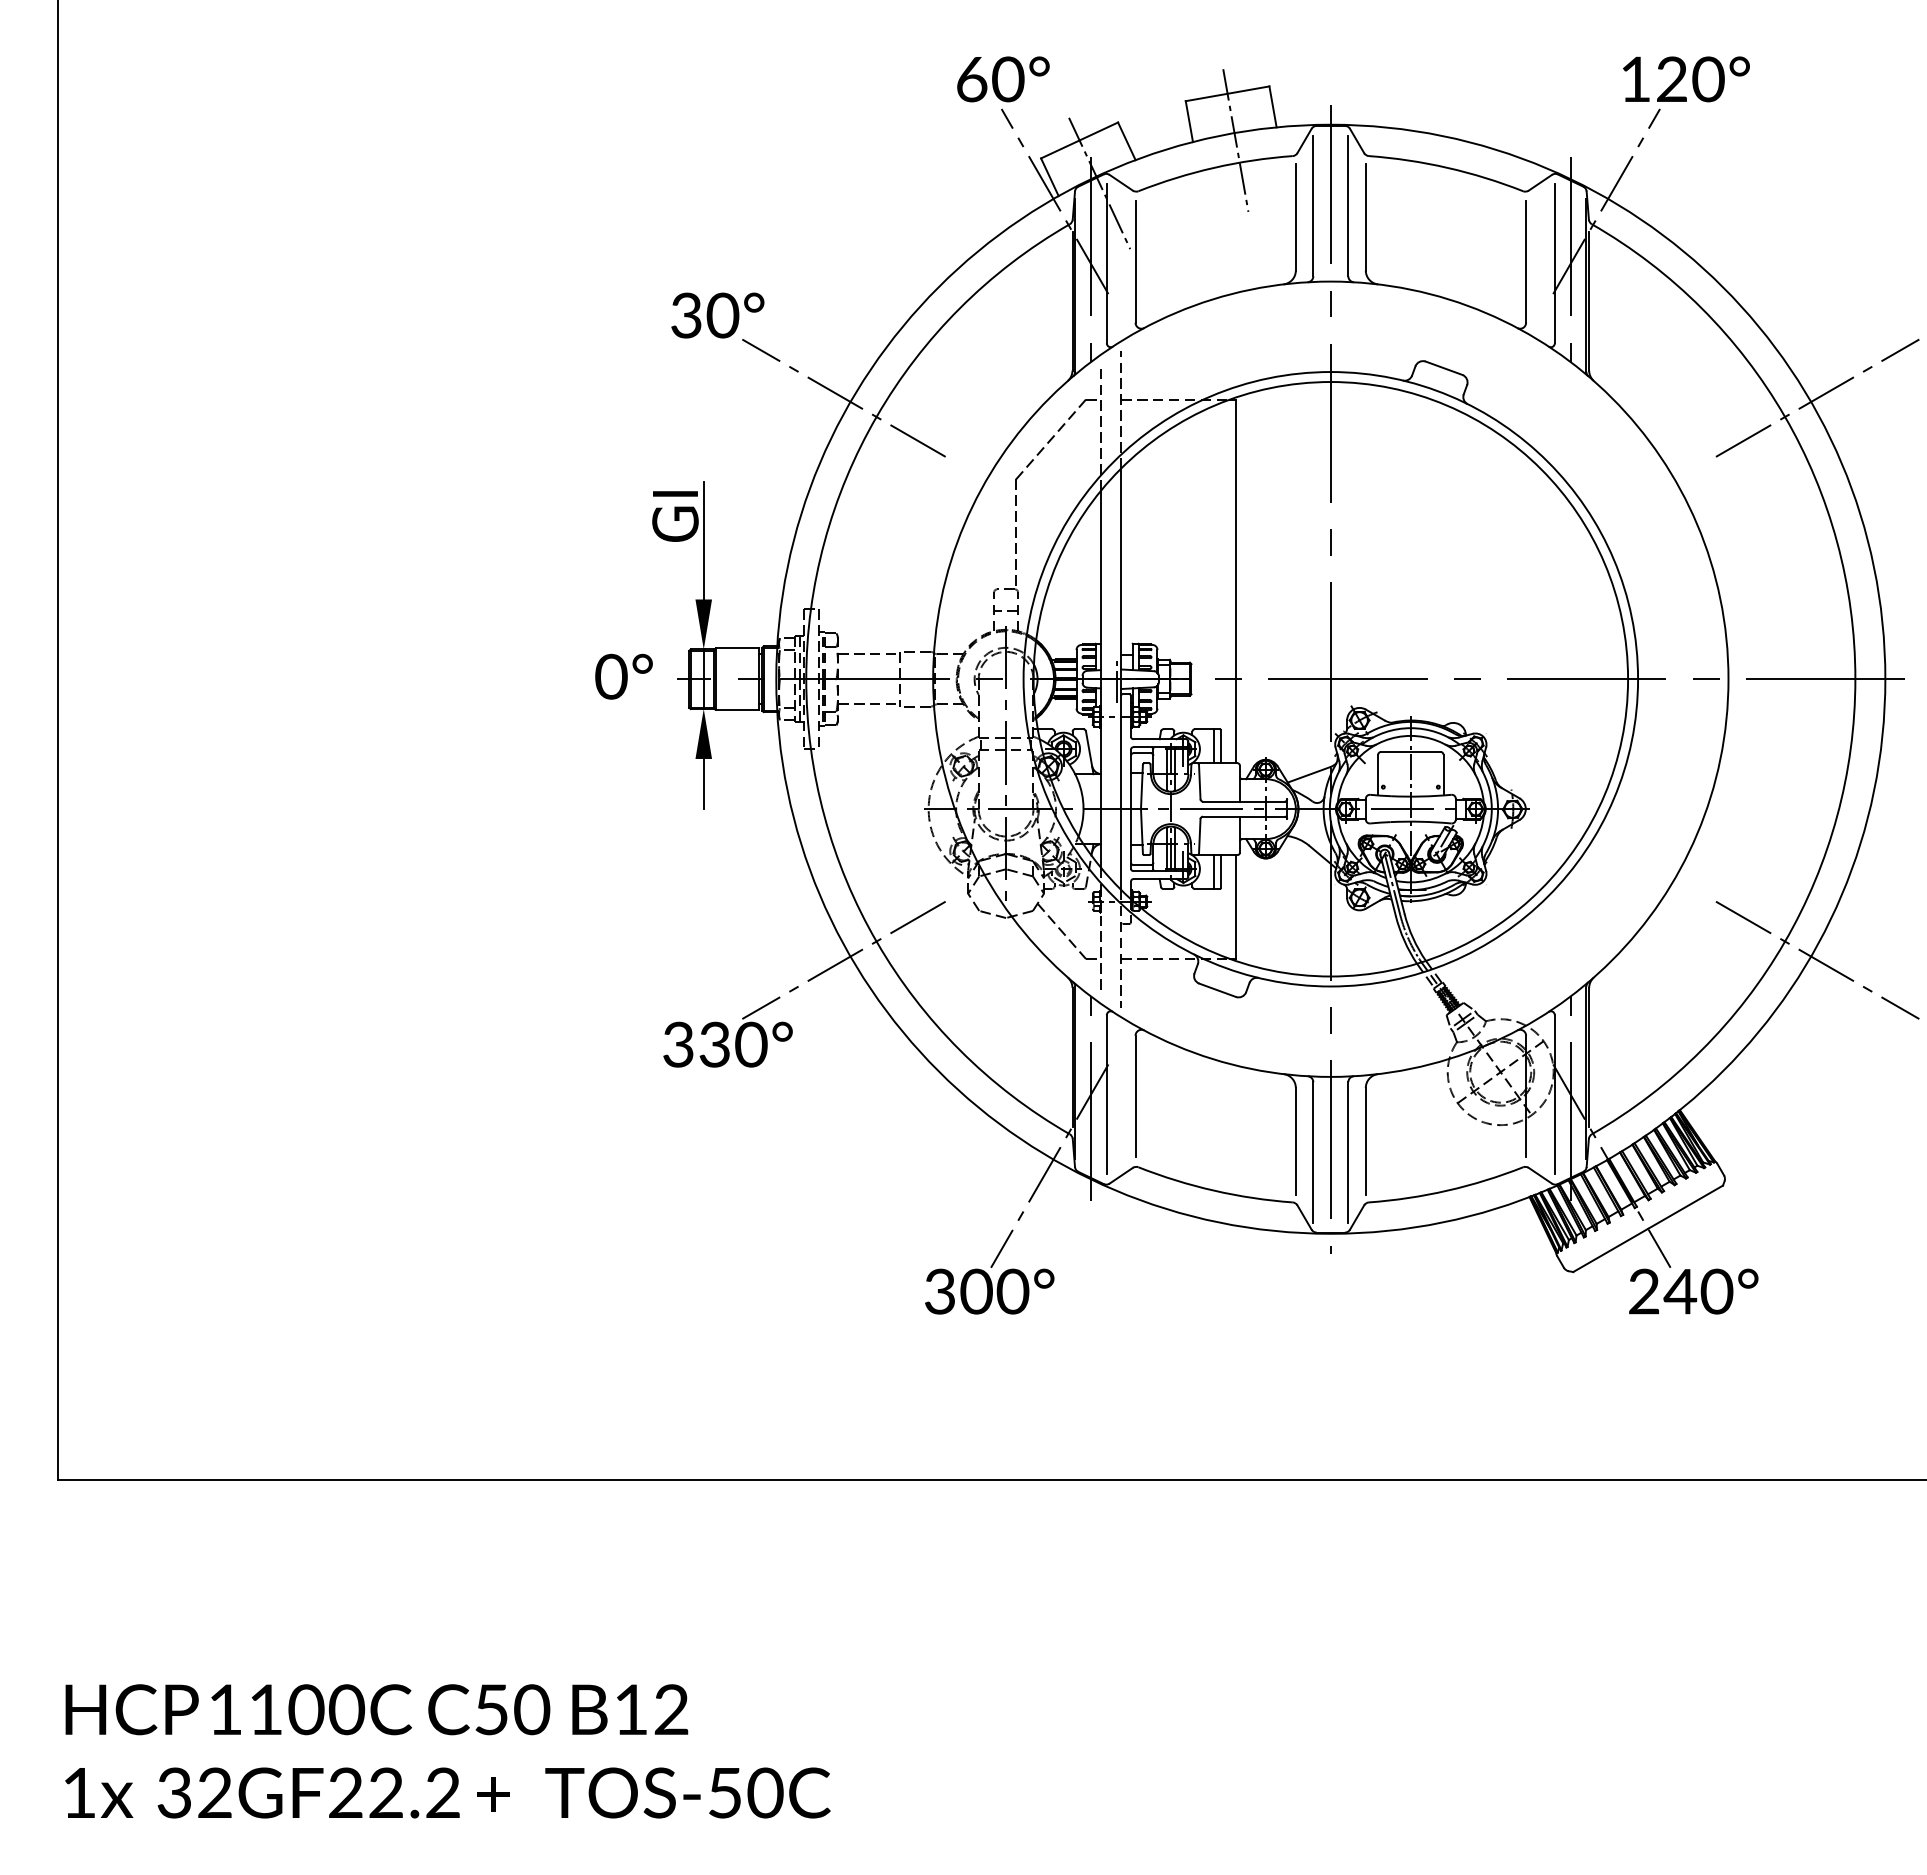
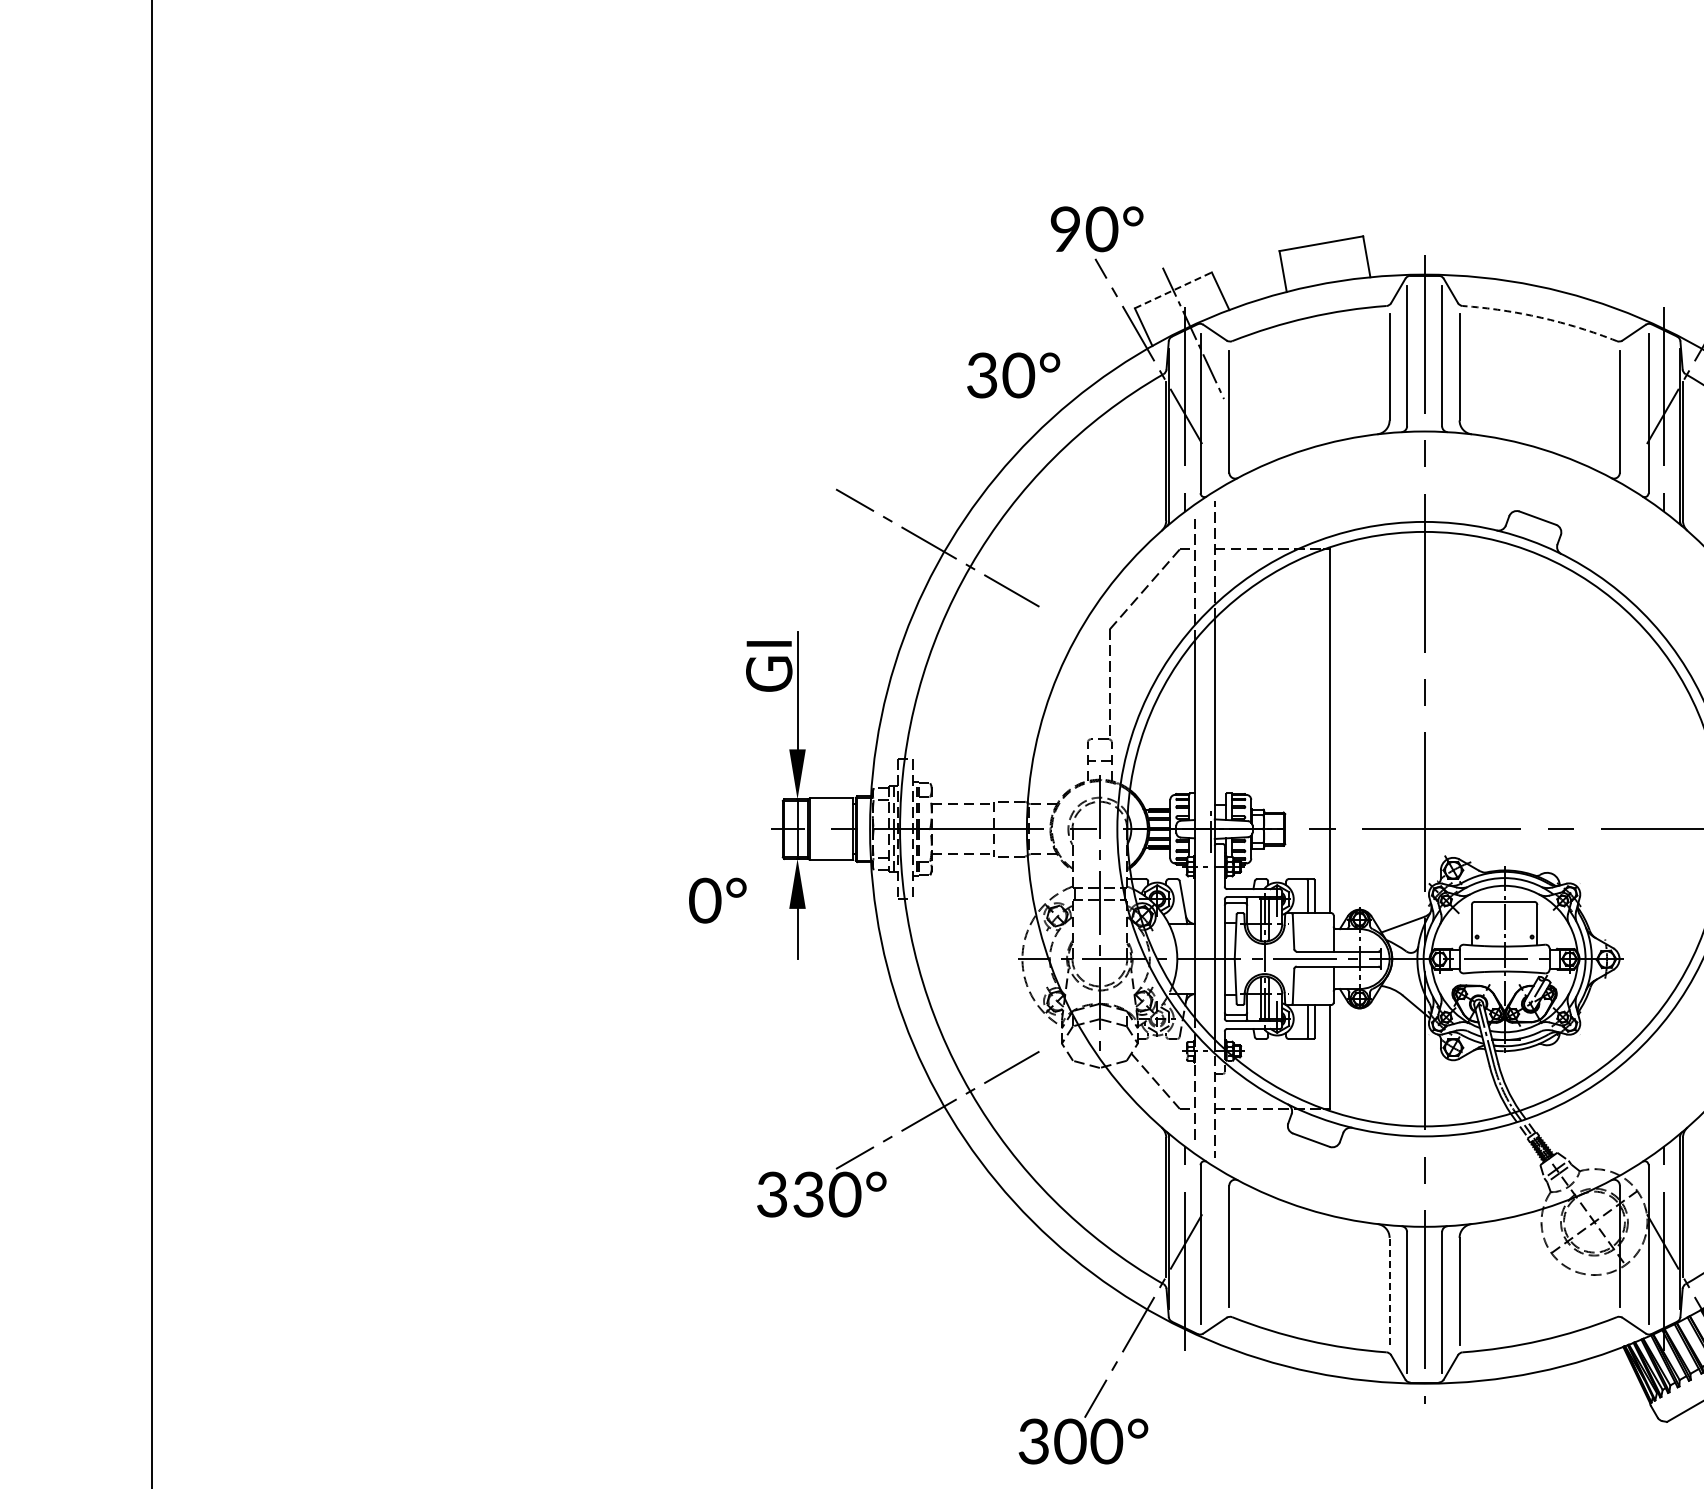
text: (972, 79) -> (1066, 229), 60° -> 90°
line: (1080, 140) -> (1174, 290), solid -> dashed
line: (1235, 140) -> (1329, 290), removed
arc: (1447, 167) -> (1541, 317), solid -> dashed
text: (717, 315) -> (1013, 375), moved
text: (623, 676) -> (717, 900), moved
line: (1295, 1140) -> (1389, 1290), solid -> dashed

